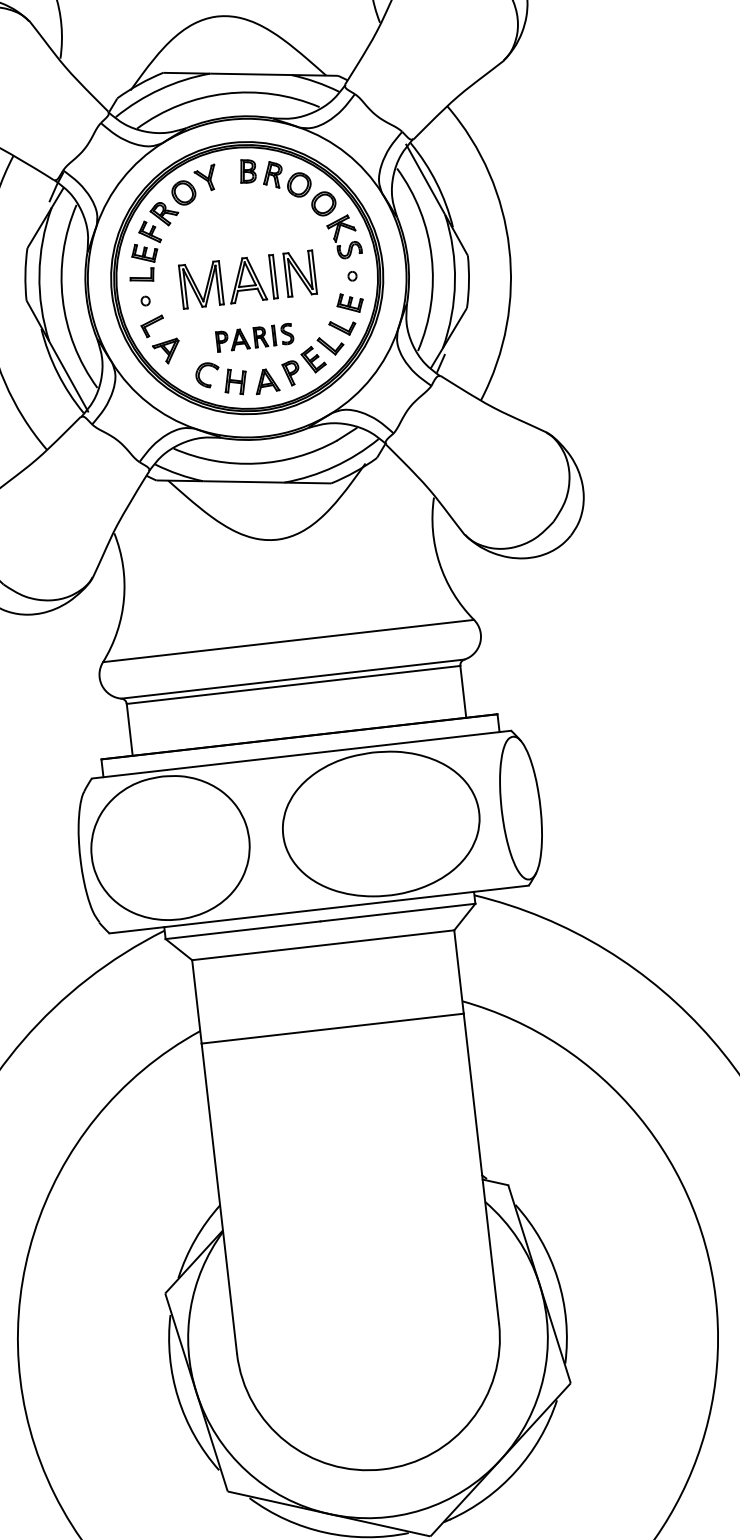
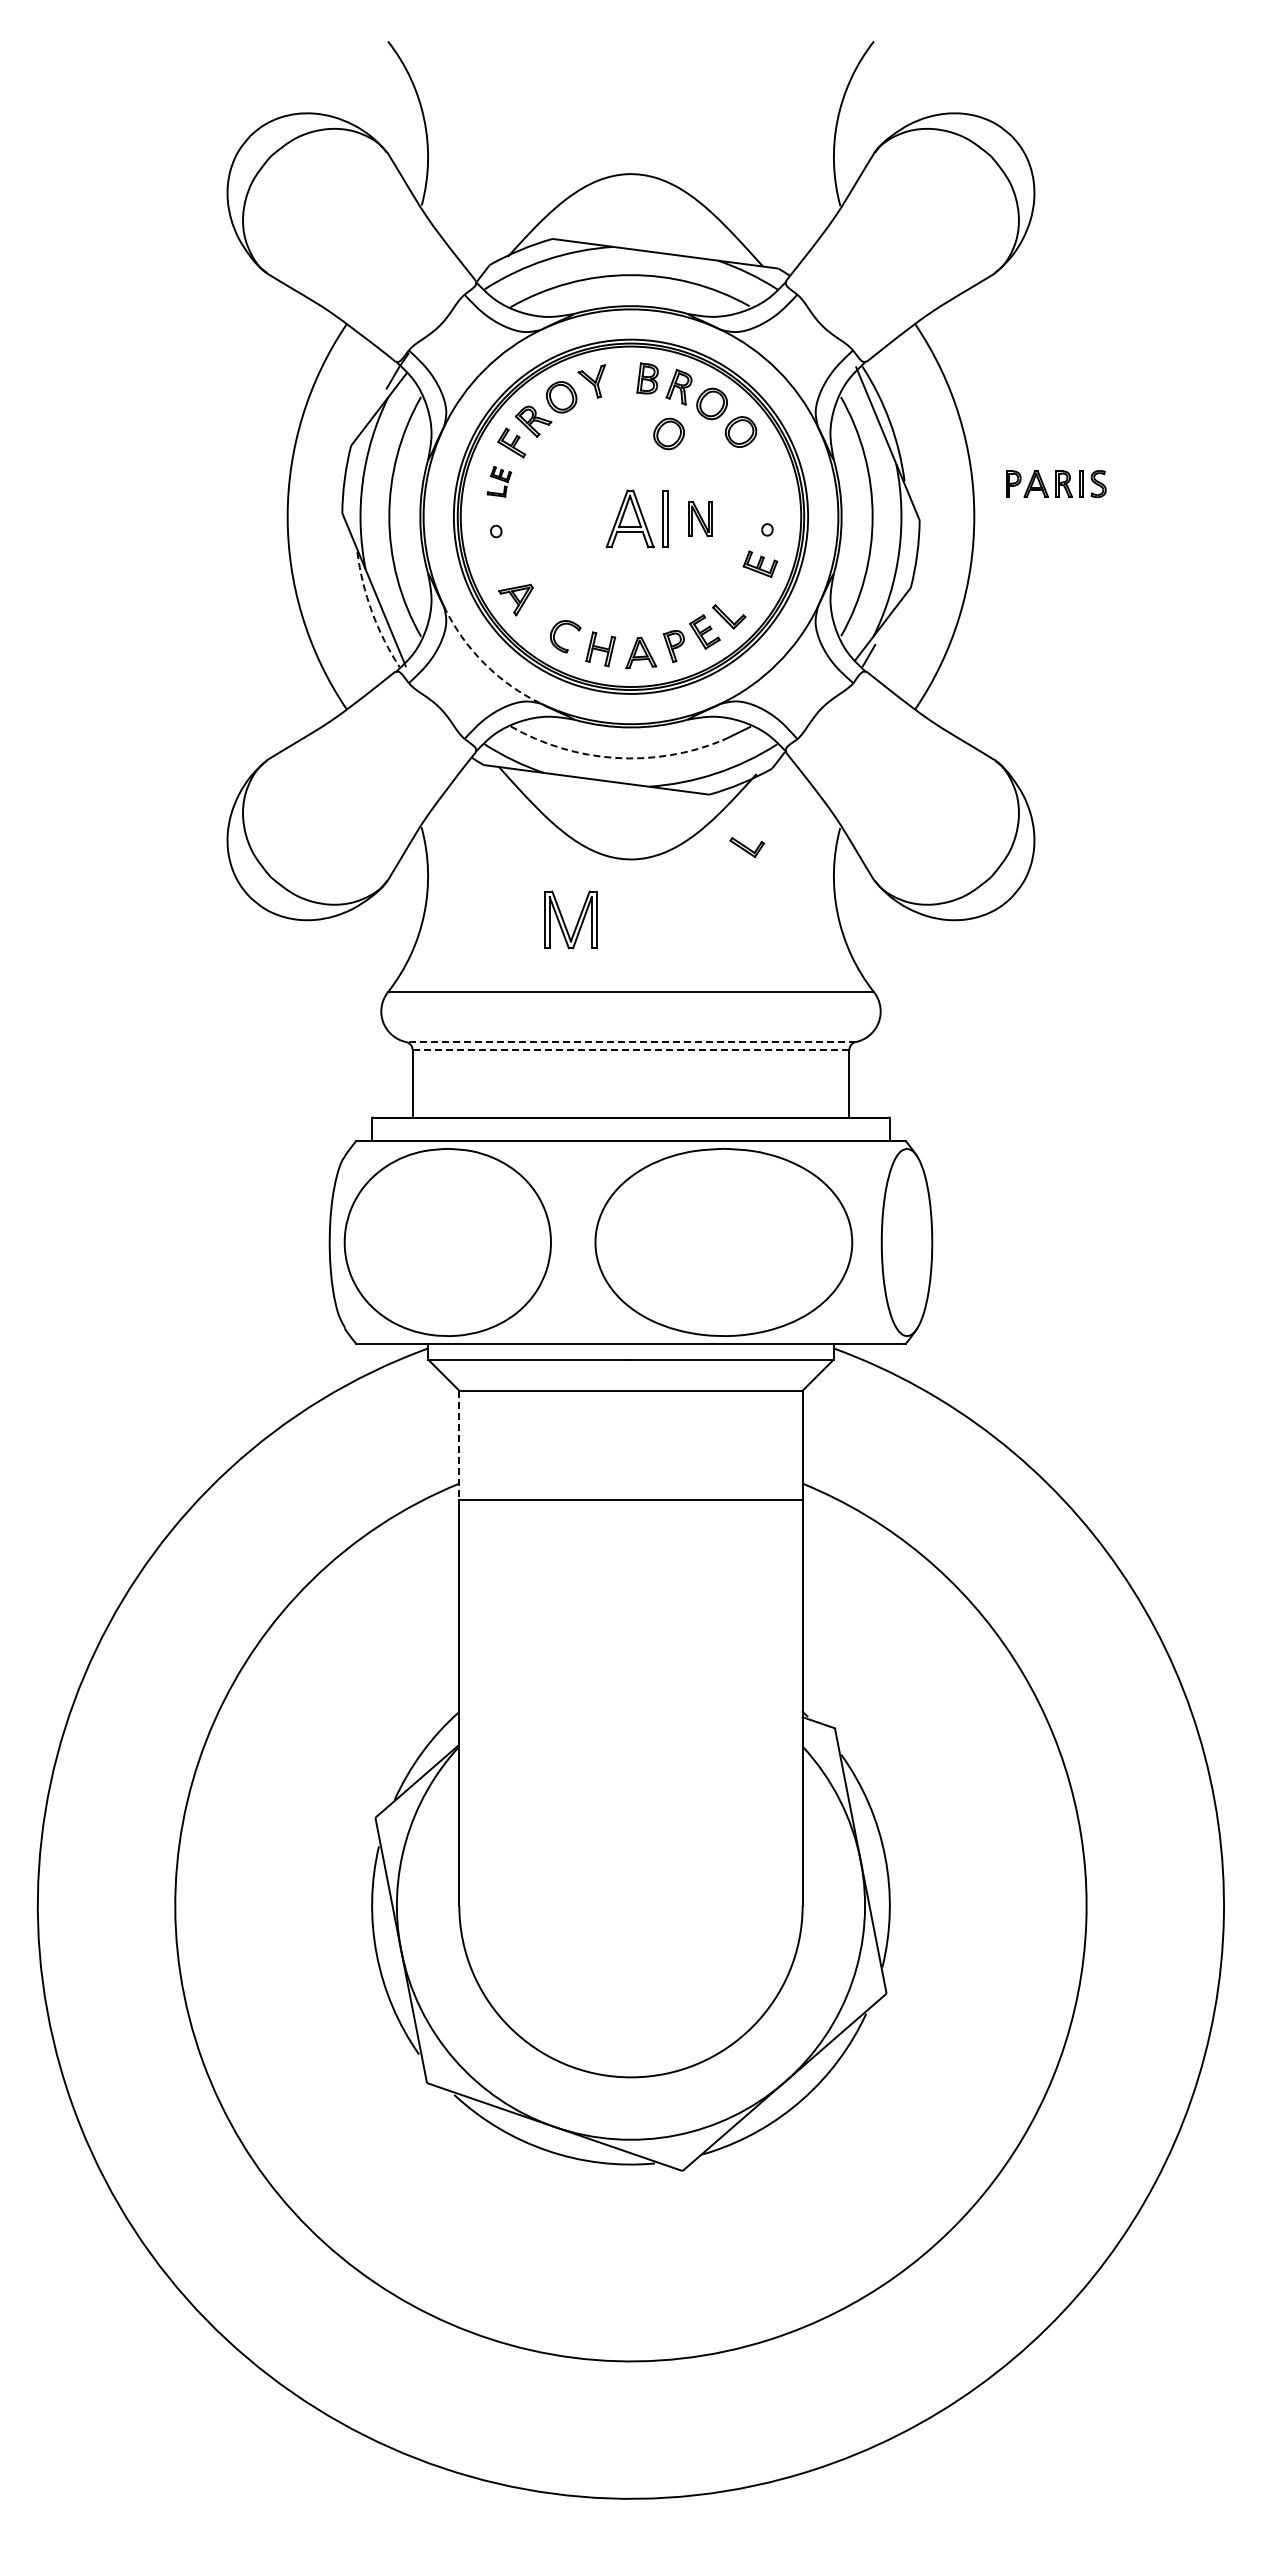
part: (268, 211) -> (668, 433), added
part: (338, 235) -> (755, 474), removed
part: (143, 262) -> (499, 481), size x0.6
part: (300, 273) -> (700, 518), size x0.6
part: (196, 285) -> (564, 920), moved
part: (152, 326) -> (501, 565), removed
part: (342, 328) -> (746, 847), moved
part: (255, 338) -> (1056, 484), moved
arc: (58, 373) -> (372, 612), solid -> dashed
arc: (148, 402) -> (484, 663), solid -> dashed
arc: (256, 463) -> (615, 757), solid -> dashed
line: (292, 679) -> (630, 1042), solid -> dashed
line: (293, 684) -> (630, 1049), solid -> dashed
line: (197, 1001) -> (459, 1445), solid -> dashed

